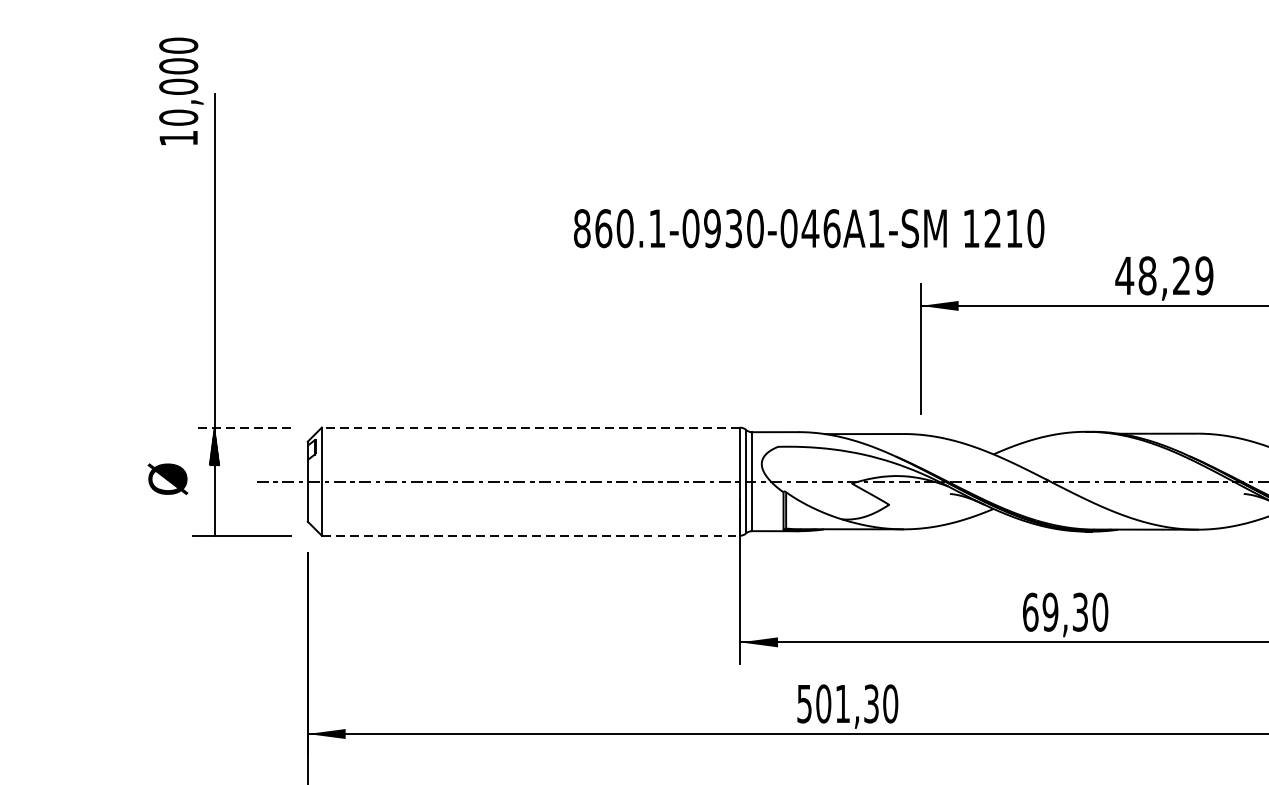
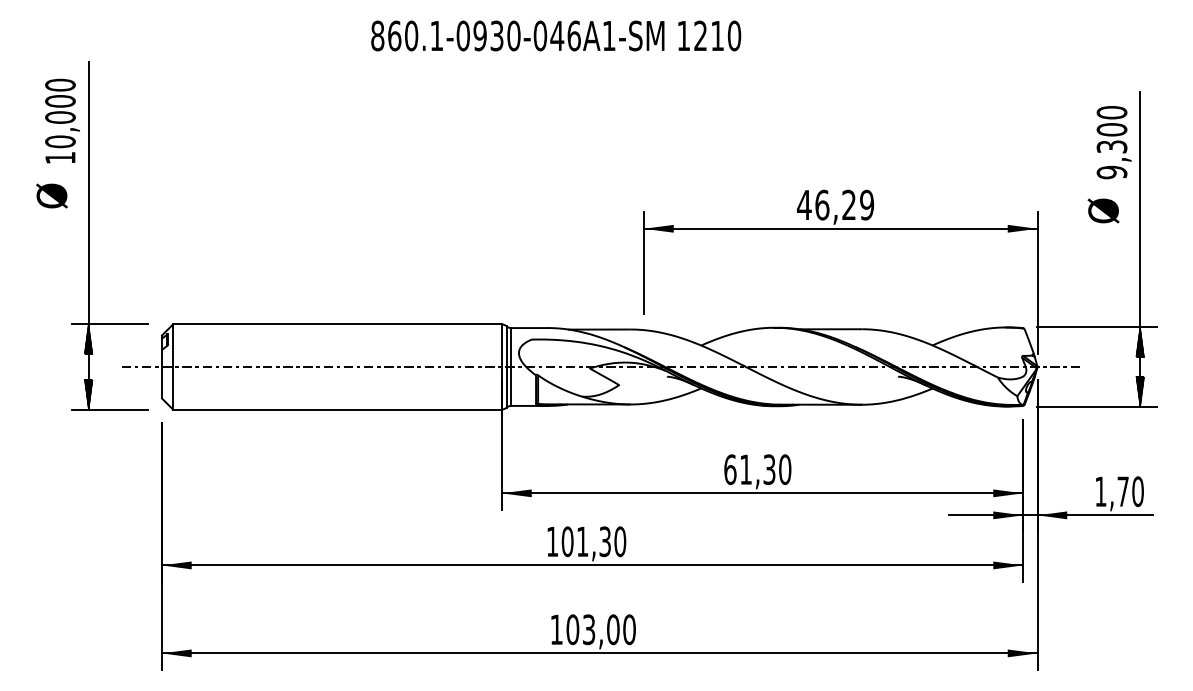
text: (181, 90) -> (62, 120), moved
text: (809, 227) -> (556, 35), moved
text: (1147, 275) -> (822, 204), 48,29 -> 46,29
line: (241, 427) -> (109, 324), dashed -> solid
line: (529, 427) -> (336, 324), dashed -> solid
text: (167, 478) -> (51, 195), moved
hatch: (214, 516) -> (88, 394), added
line: (531, 535) -> (337, 409), dashed -> solid
text: (1049, 612) -> (745, 469), 69,30 -> 61,30
text: (804, 703) -> (552, 541), 501,30 -> 101,30

